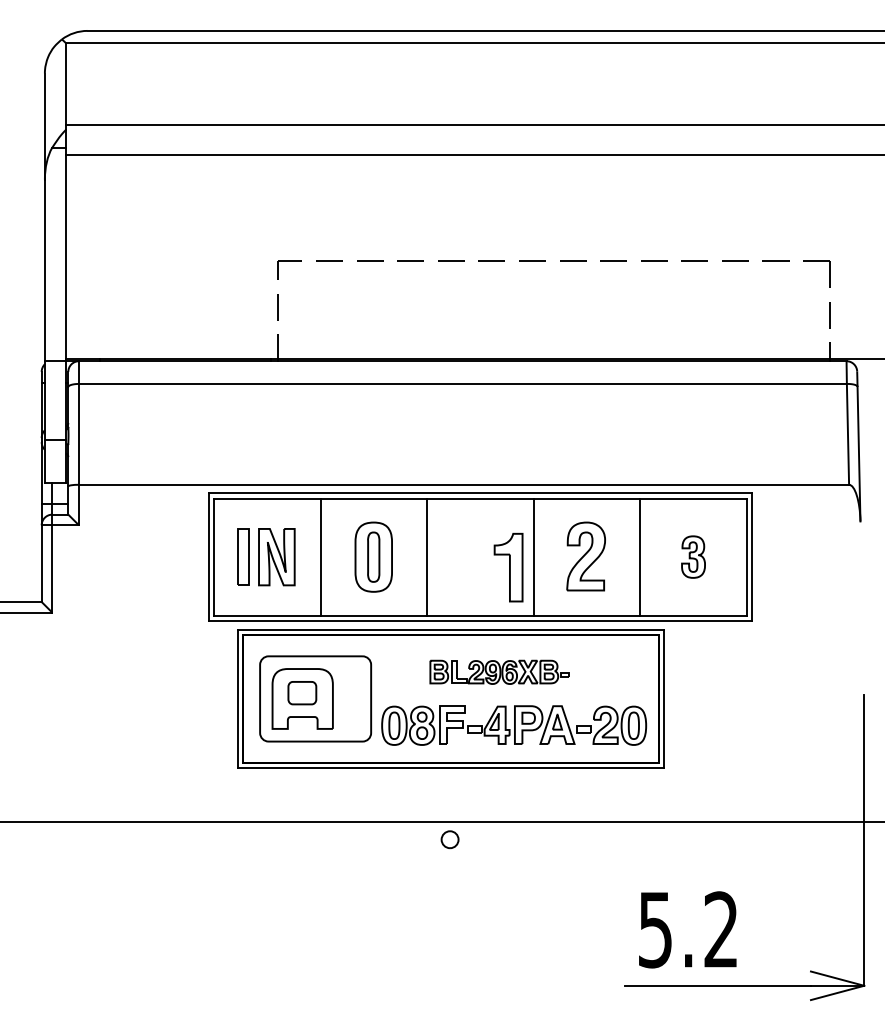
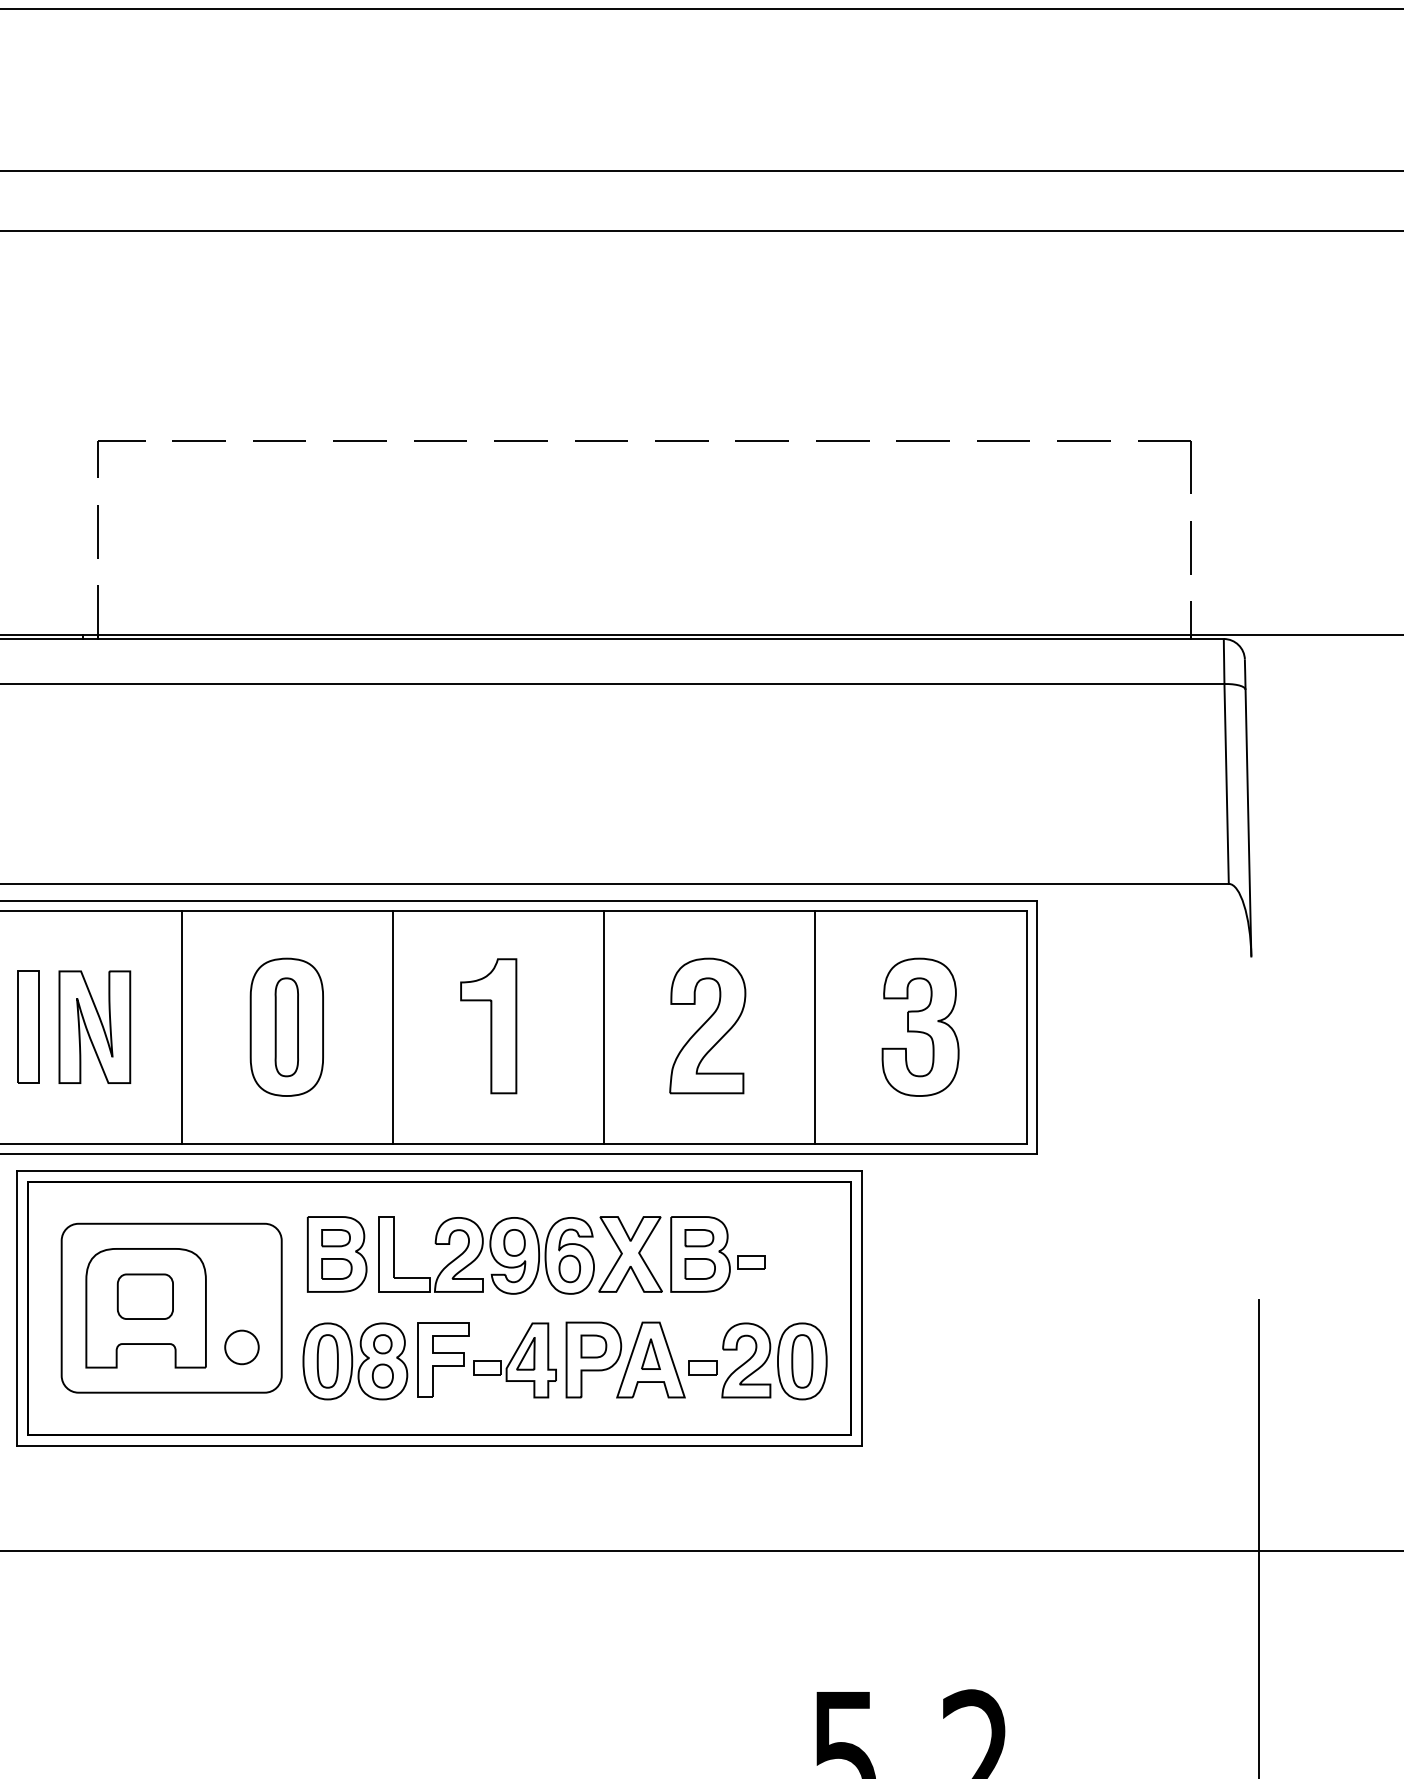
part: (693, 556) -> (920, 1025), size x1.67
part: (508, 567) -> (488, 1025), moved
part: (499, 672) -> (536, 1255), size x1.67
part: (449, 839) -> (240, 1346), moved

